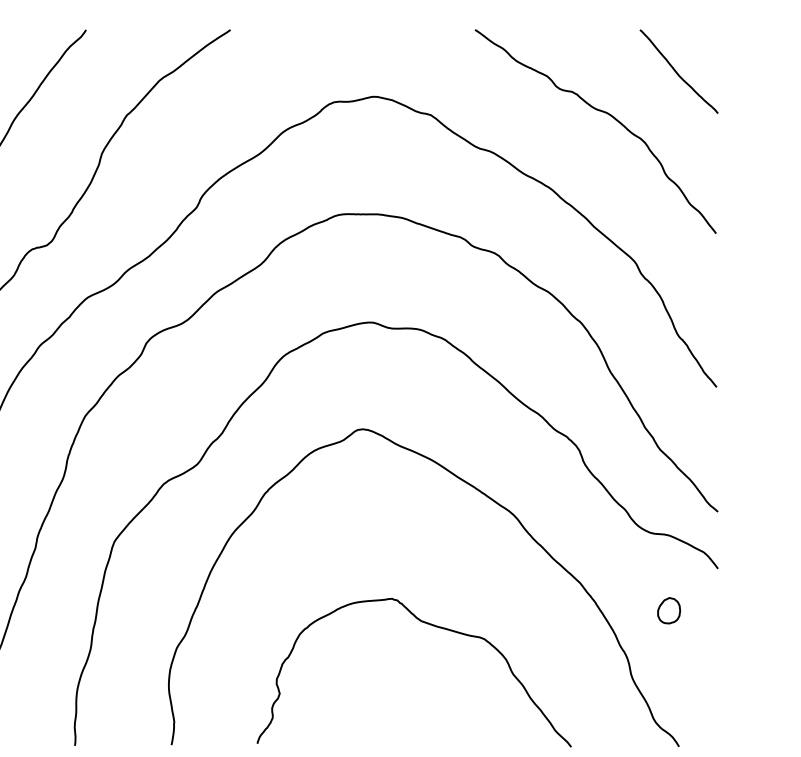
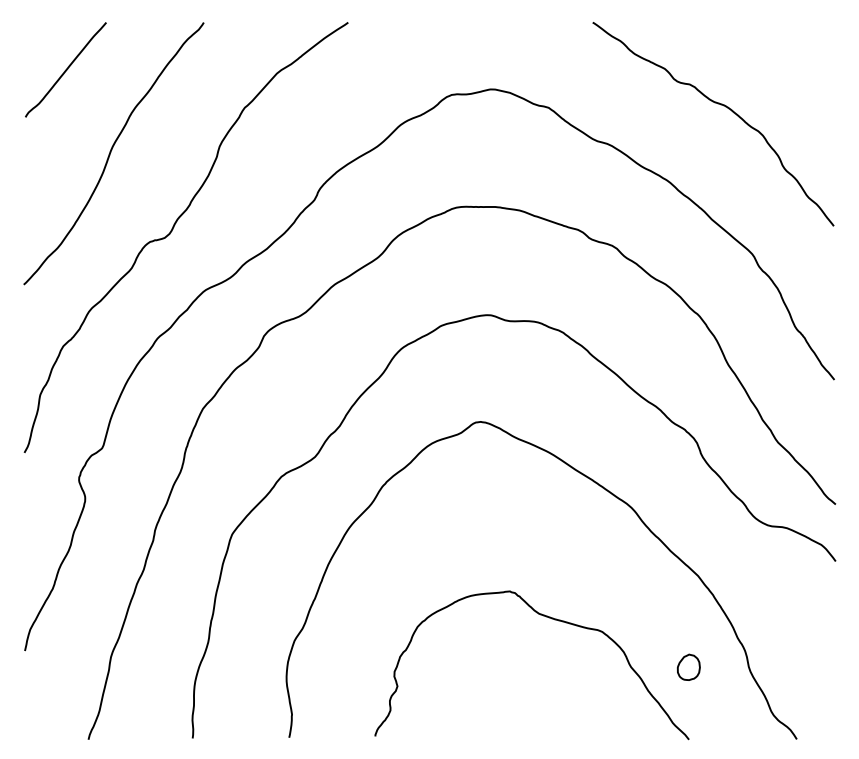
curve: (677, 72) -> (795, 65), removed
part: (668, 609) -> (688, 666), moved

